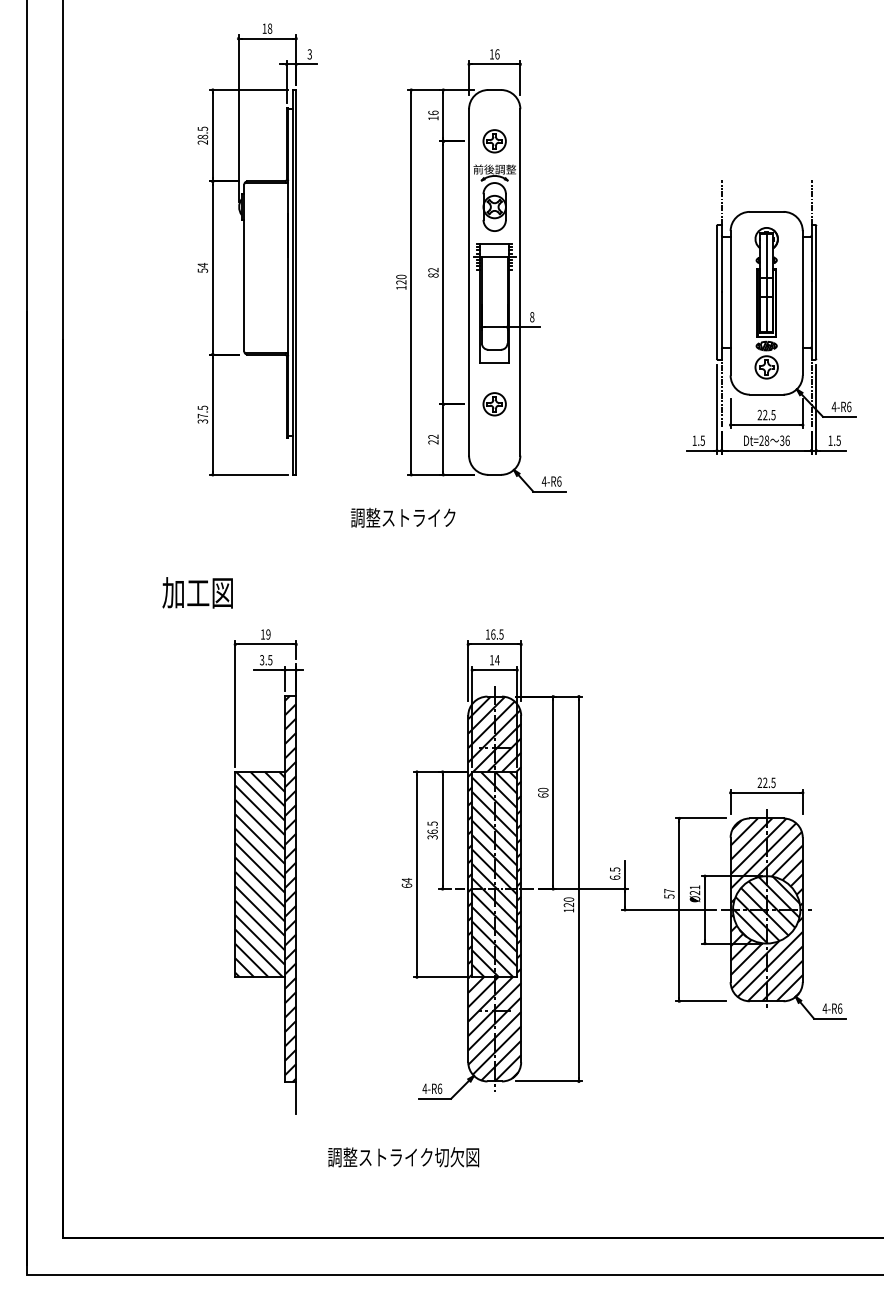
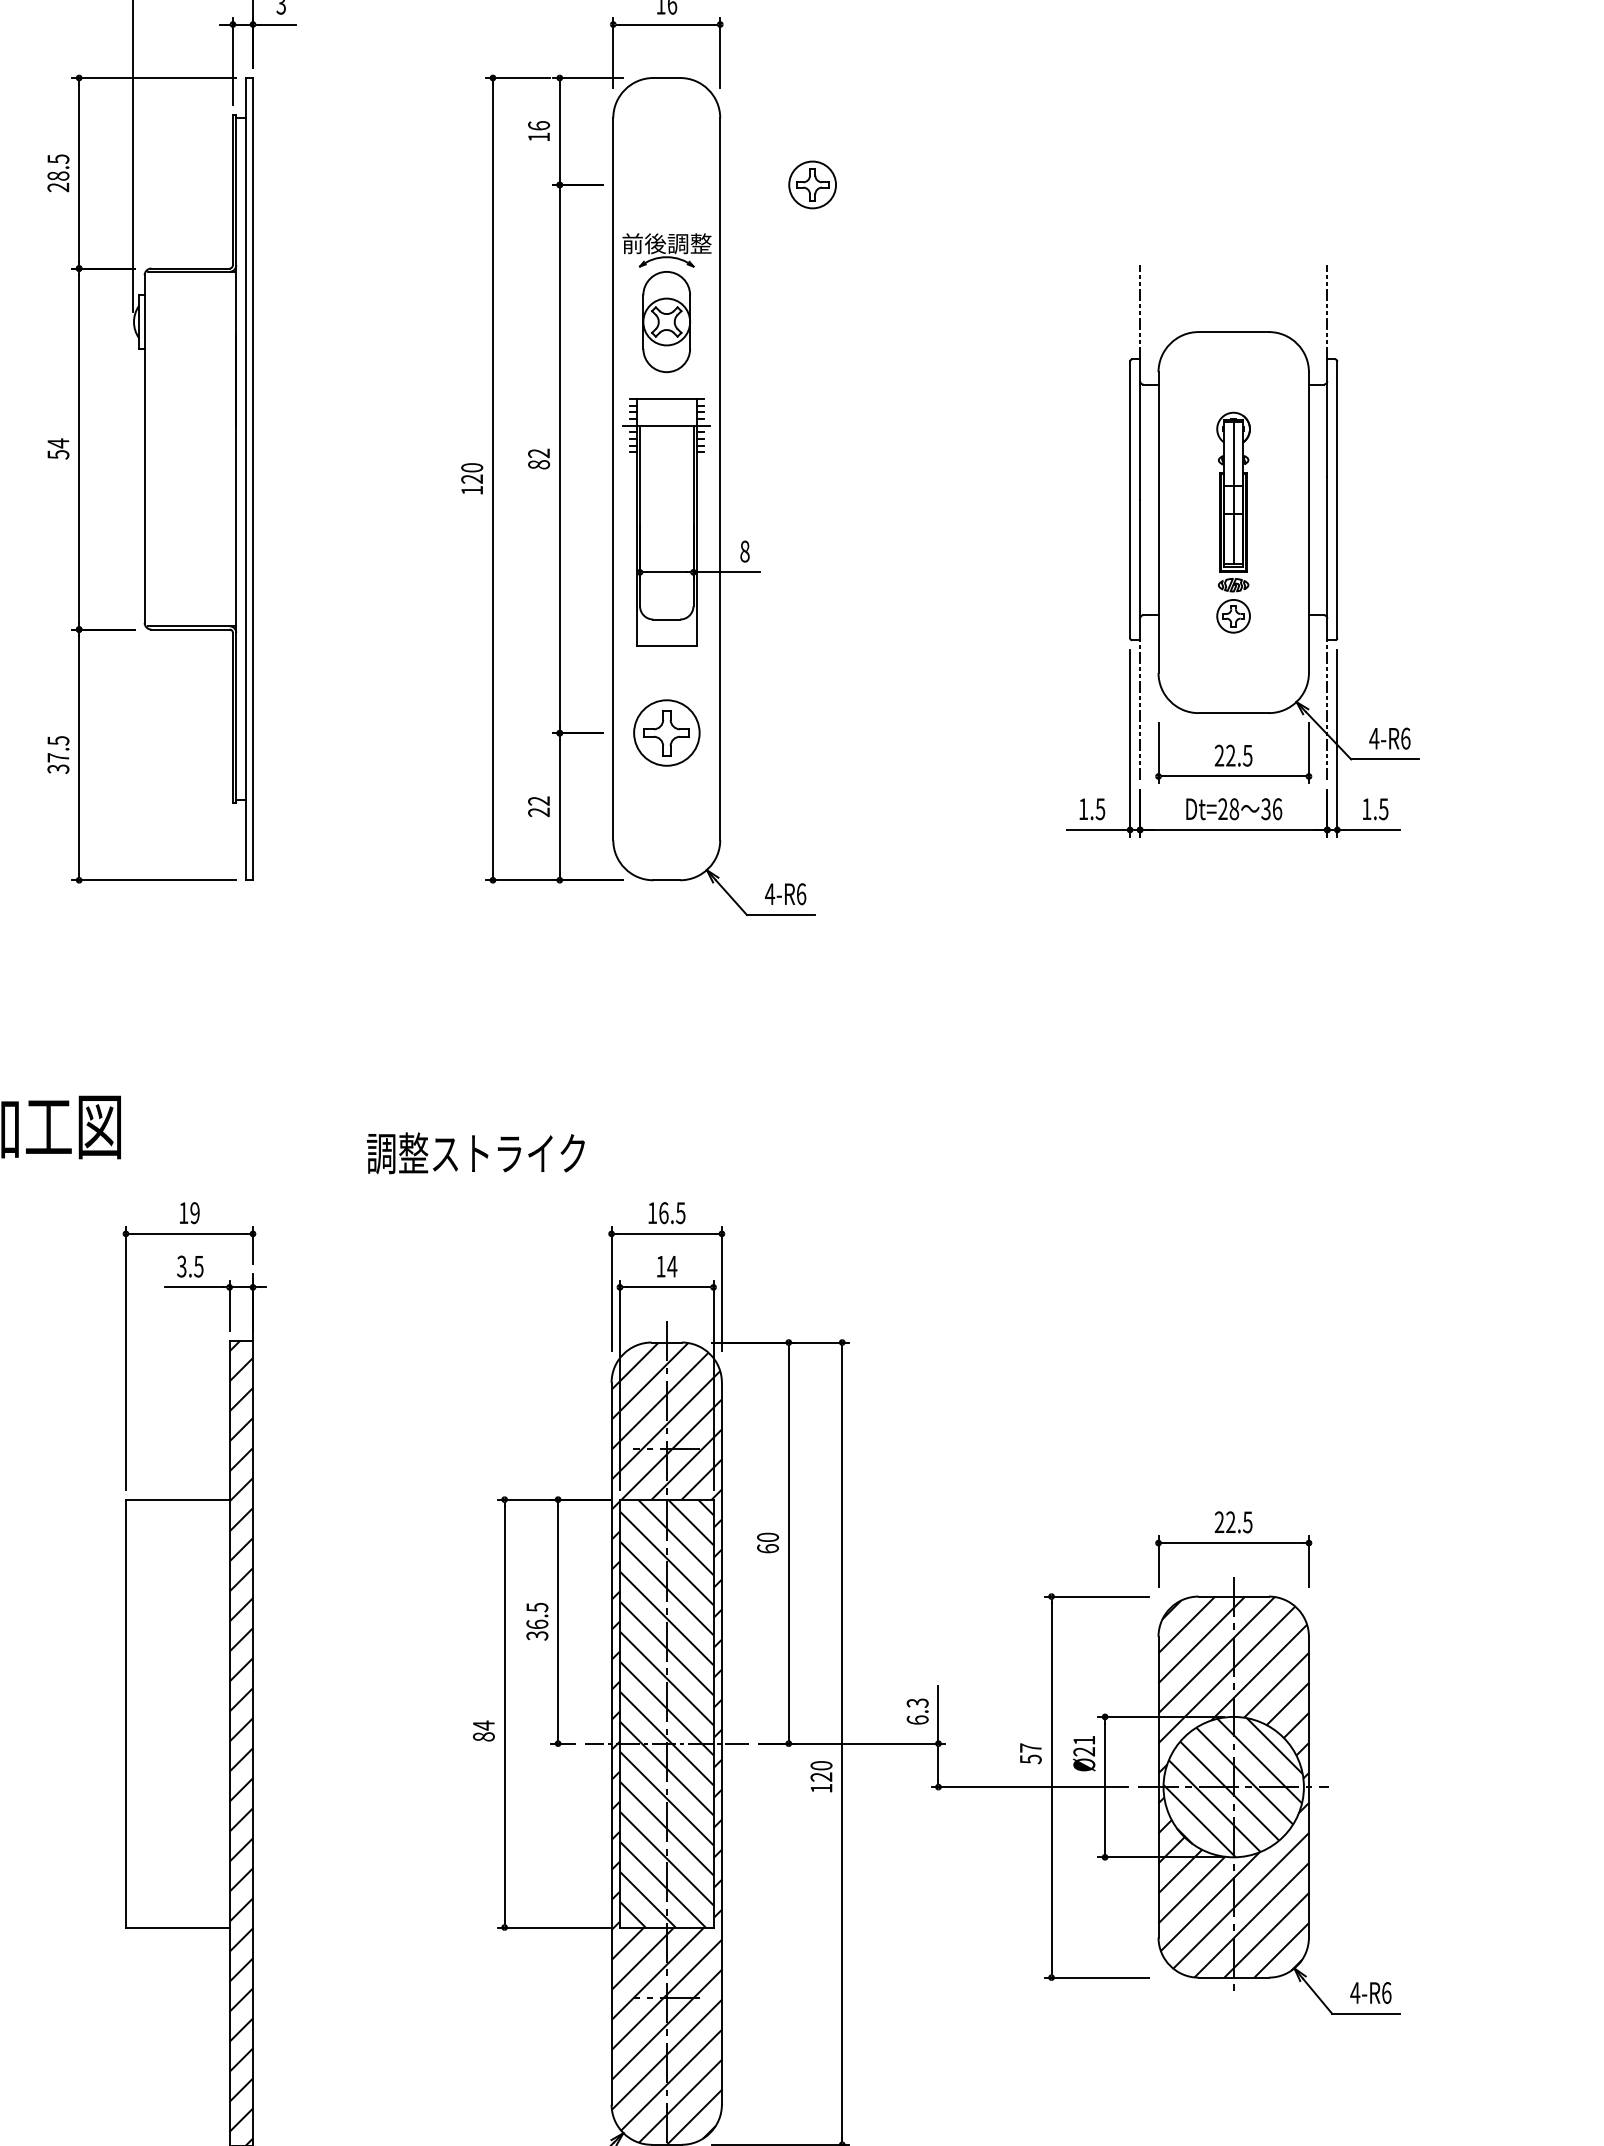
part: (494, 141) -> (812, 185), moved
part: (766, 303) -> (1233, 523), size x0.7
part: (494, 404) -> (666, 733), size x1.4
text: (403, 517) -> (476, 1152), moved
text: (613, 869) -> (914, 1702), 6.5 -> 6.3
hatch: (260, 874) -> (178, 1713), removed
text: (406, 885) -> (482, 1736), 64 -> 84

